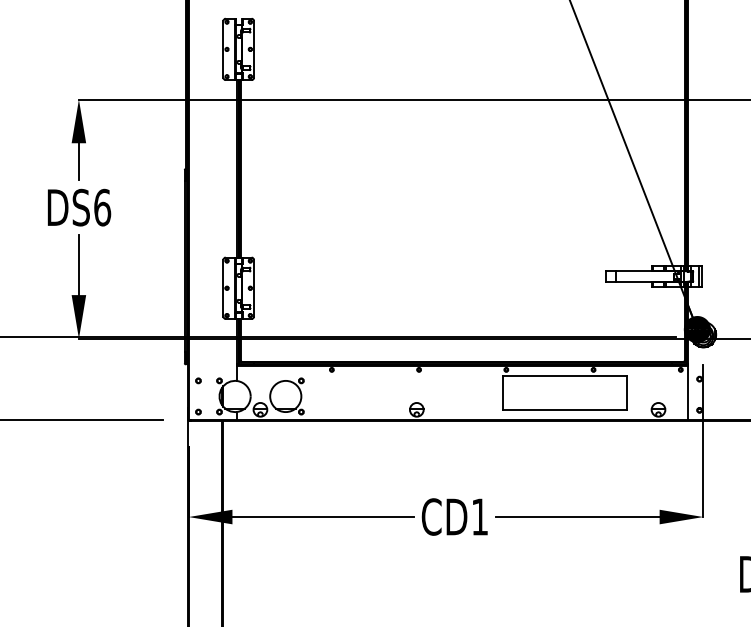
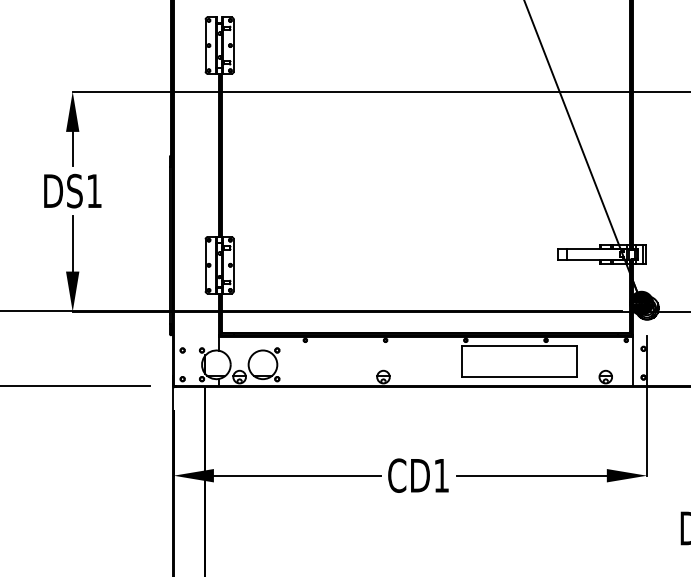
text: (102, 206) -> (94, 190), DS6 -> DS1

